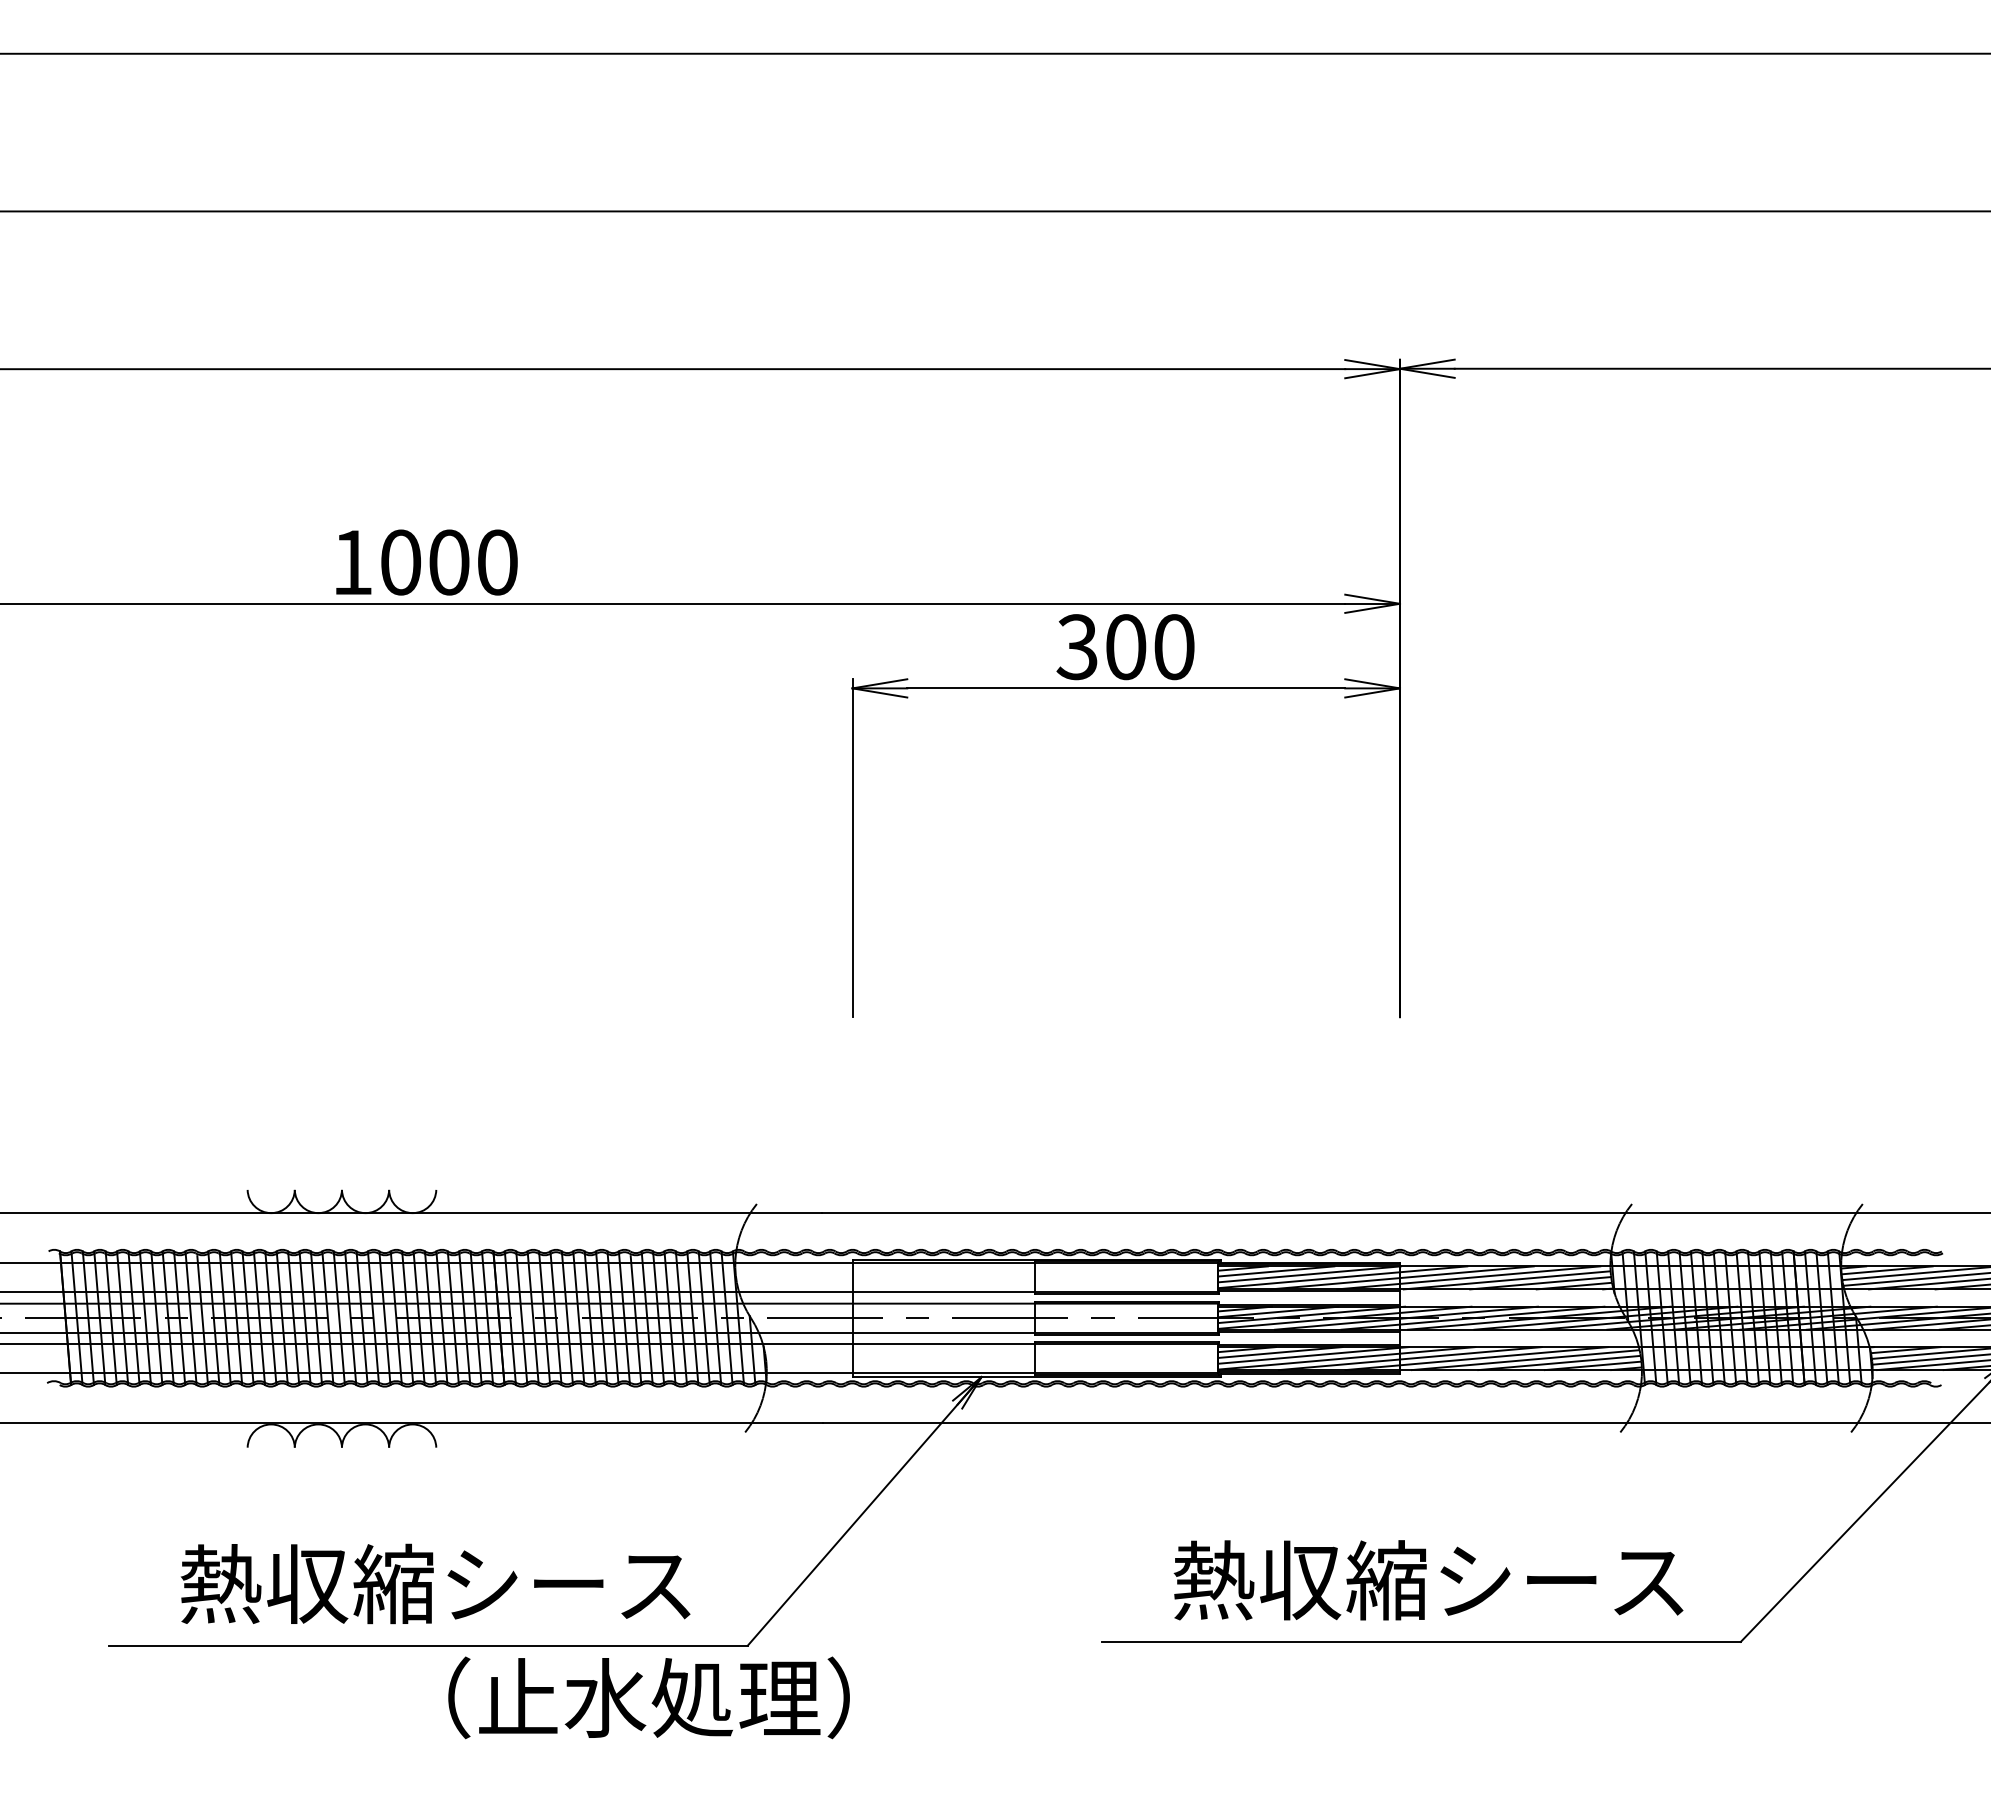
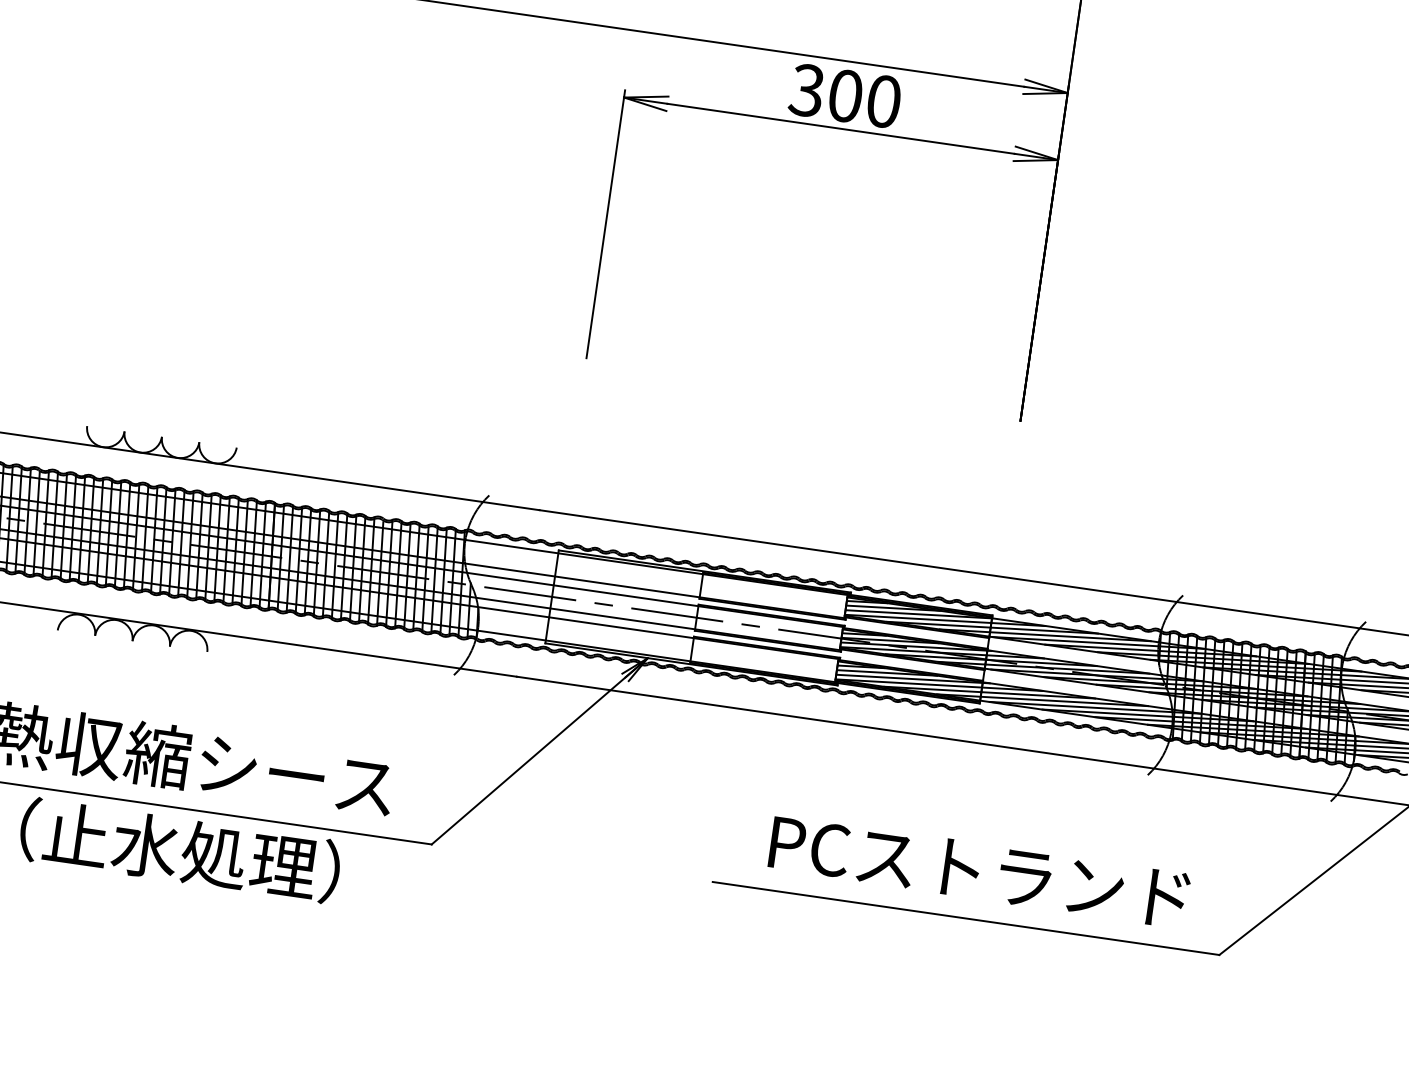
hatch: (1726, 1277) -> (1249, 664), added
hatch: (1755, 1358) -> (1263, 731), added
text: (1429, 1580) -> (979, 870), 熱収縮シース -> PCストランド
text: (648, 1697) -> (179, 850), moved

